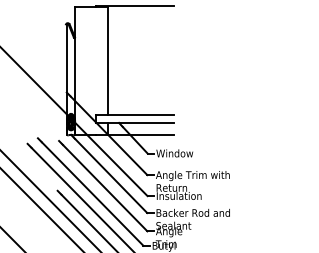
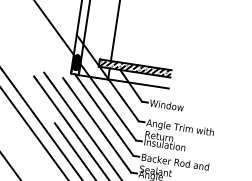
hatch: (135, 118) -> (135, 68), added

